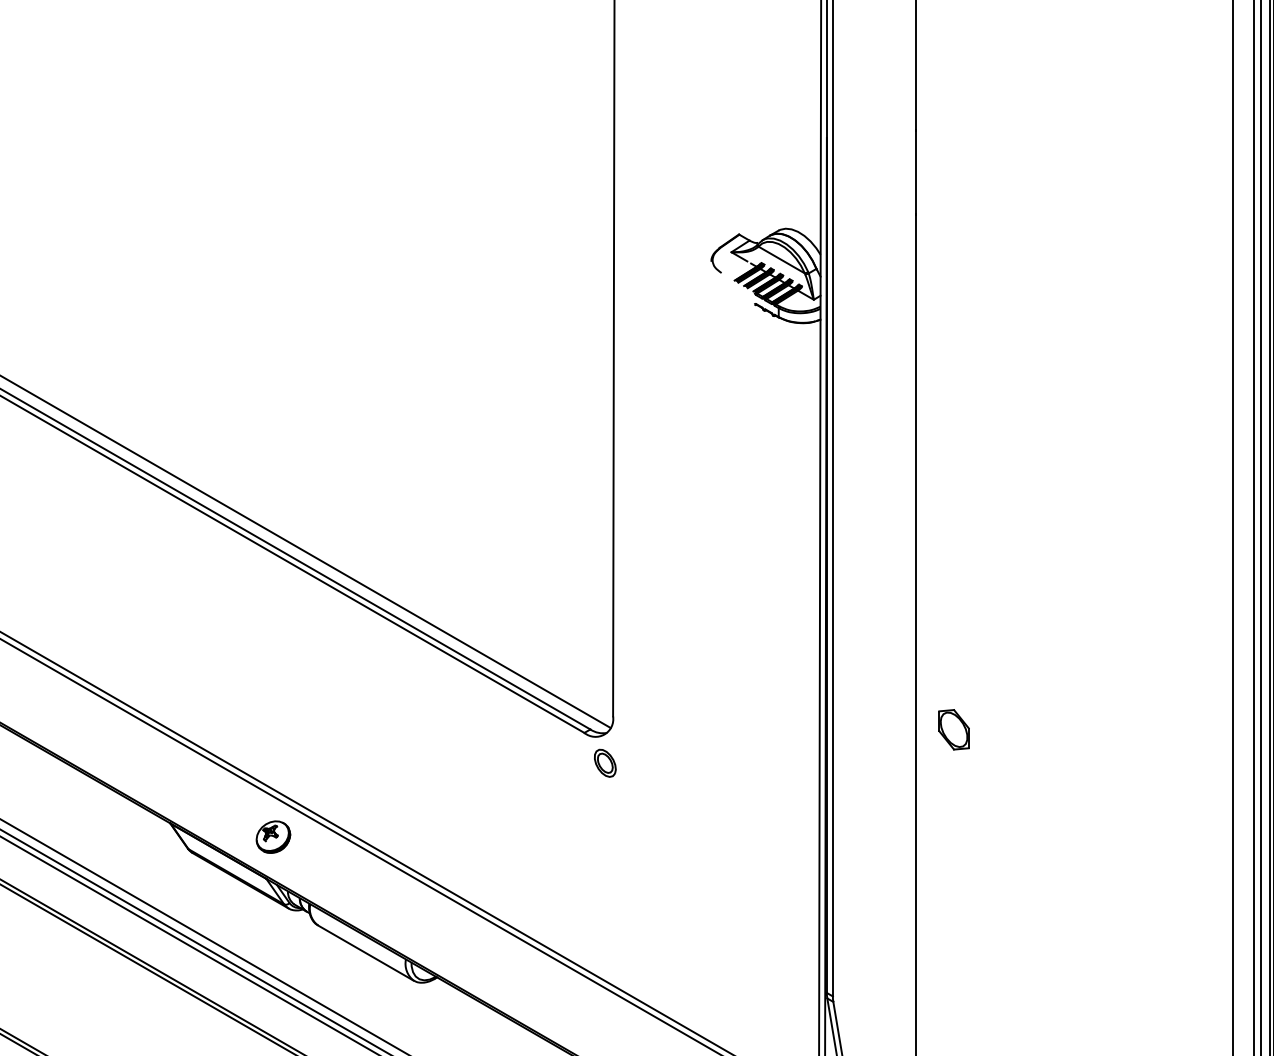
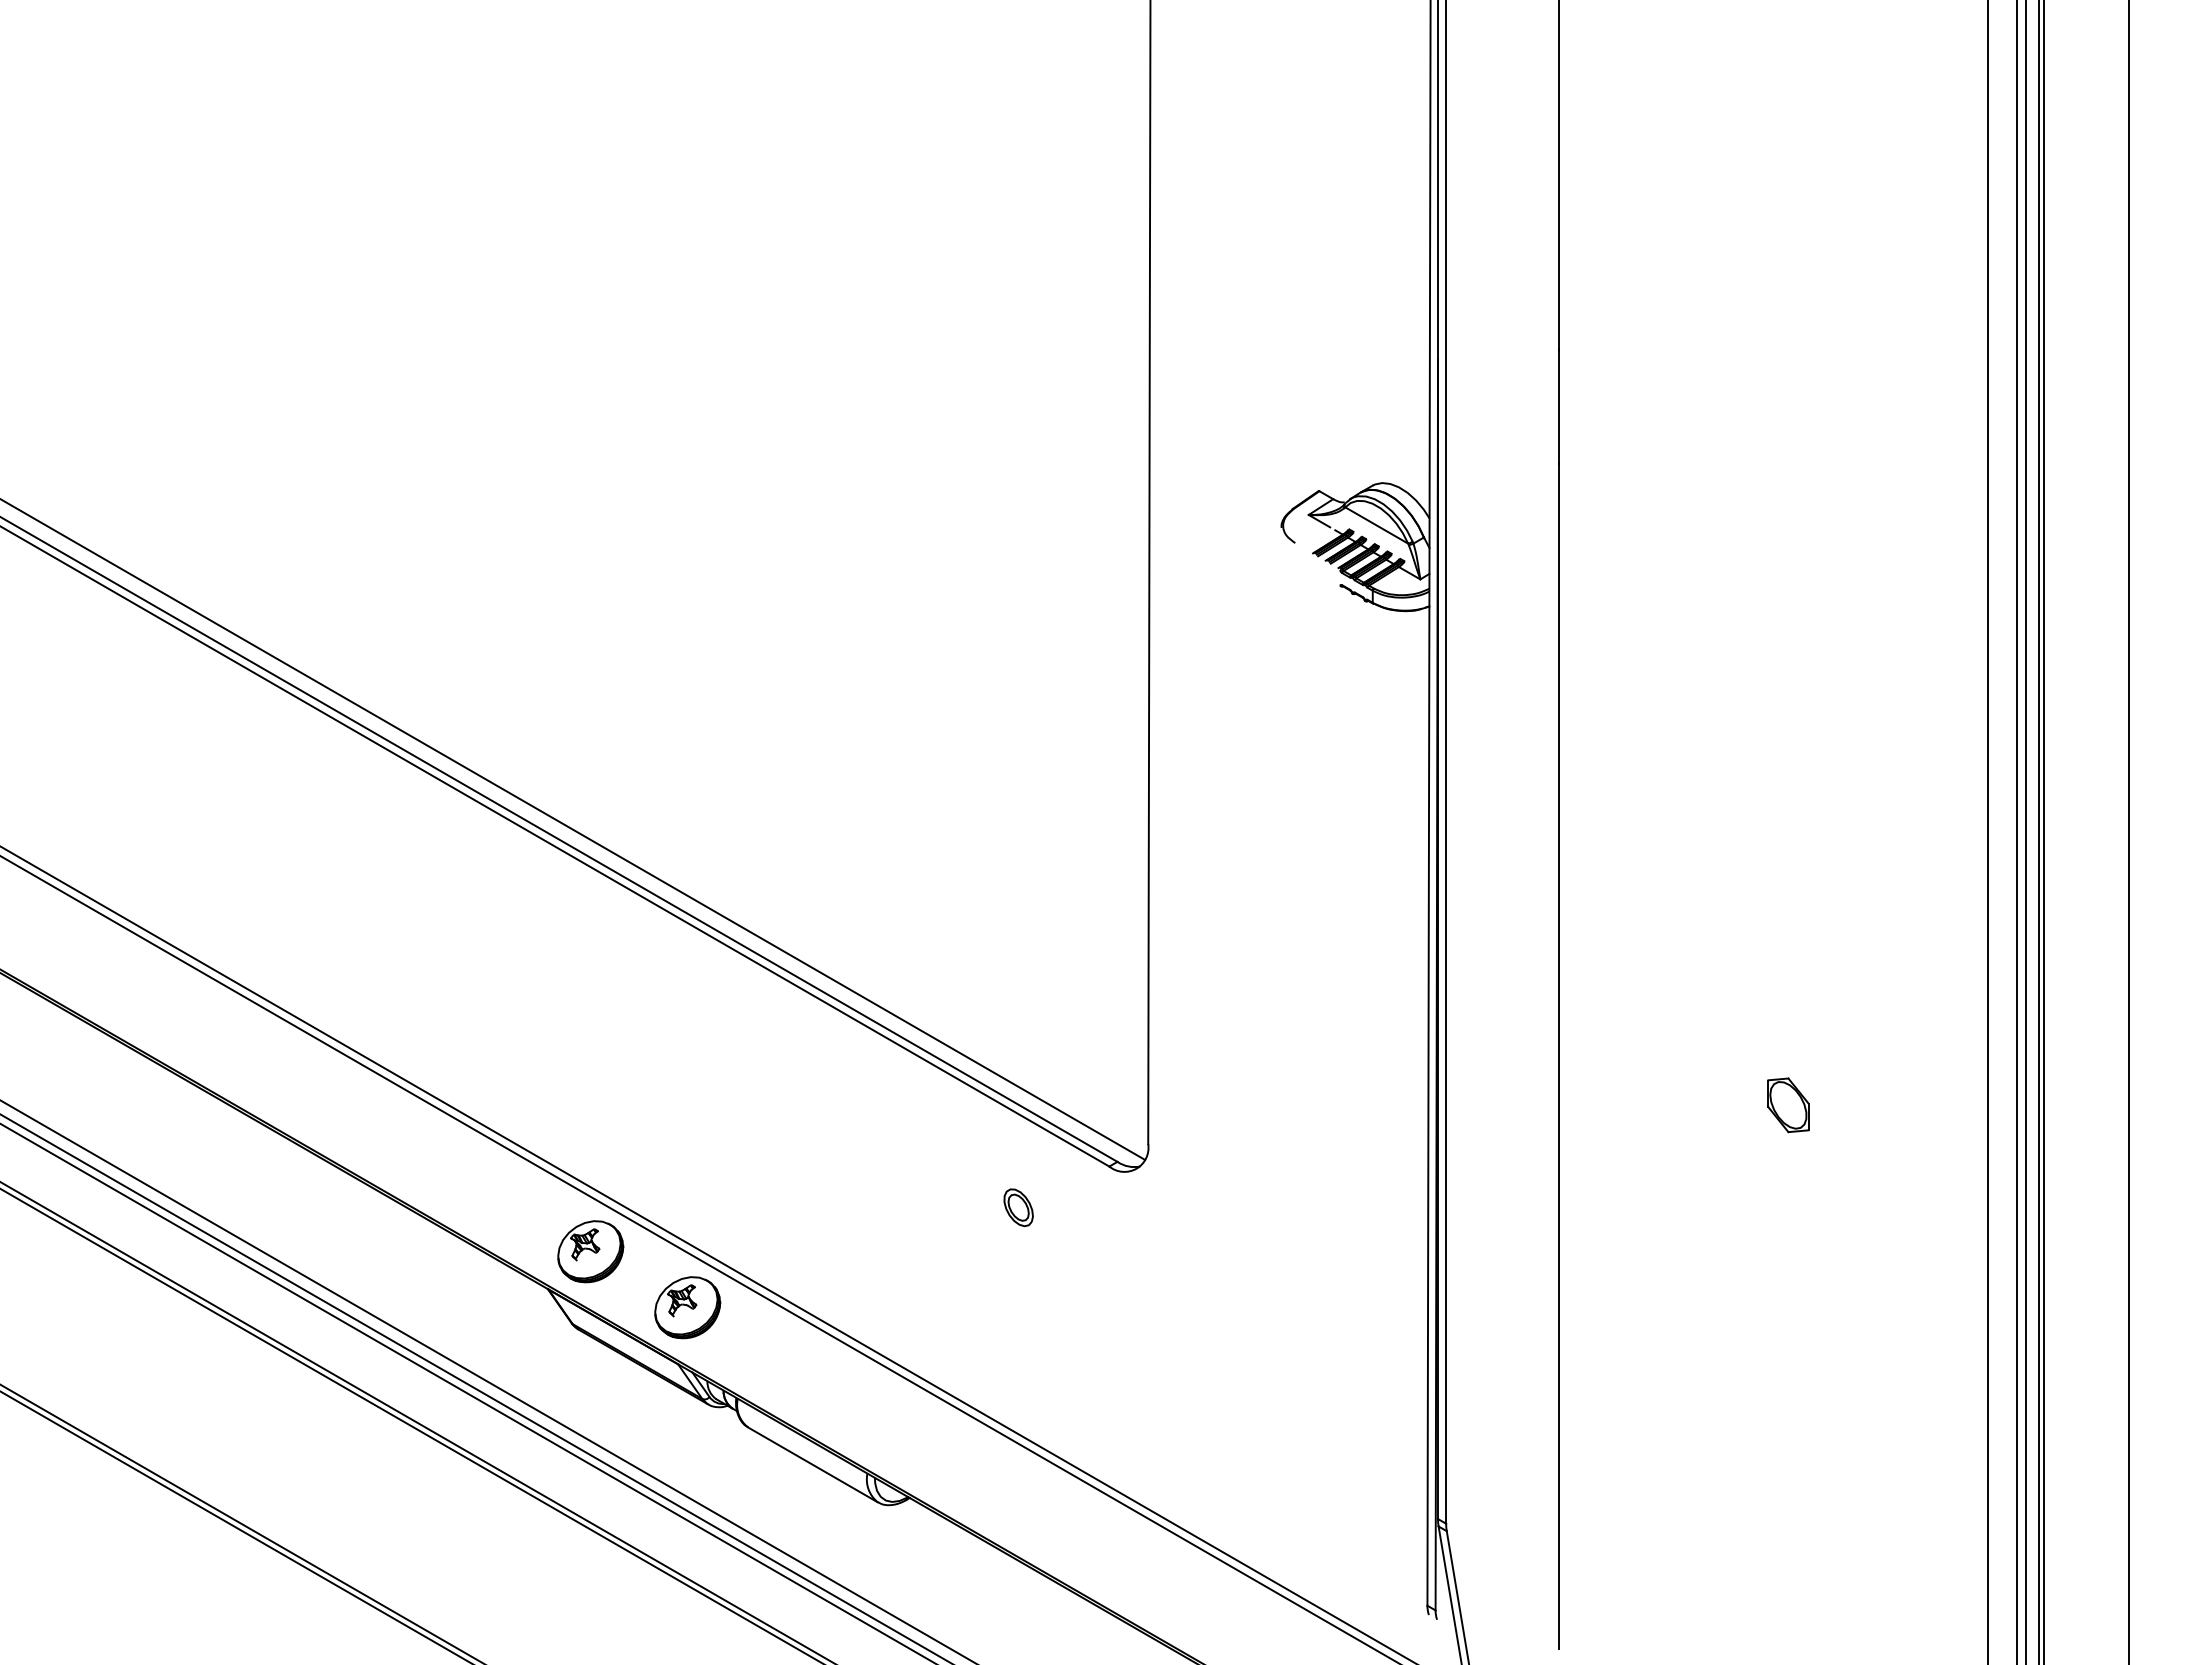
part: (954, 729) -> (1788, 1105), moved
part: (605, 763) -> (1018, 1207), moved
part: (201, 795) -> (590, 1251), added
part: (273, 836) -> (687, 1307), size x1.43

